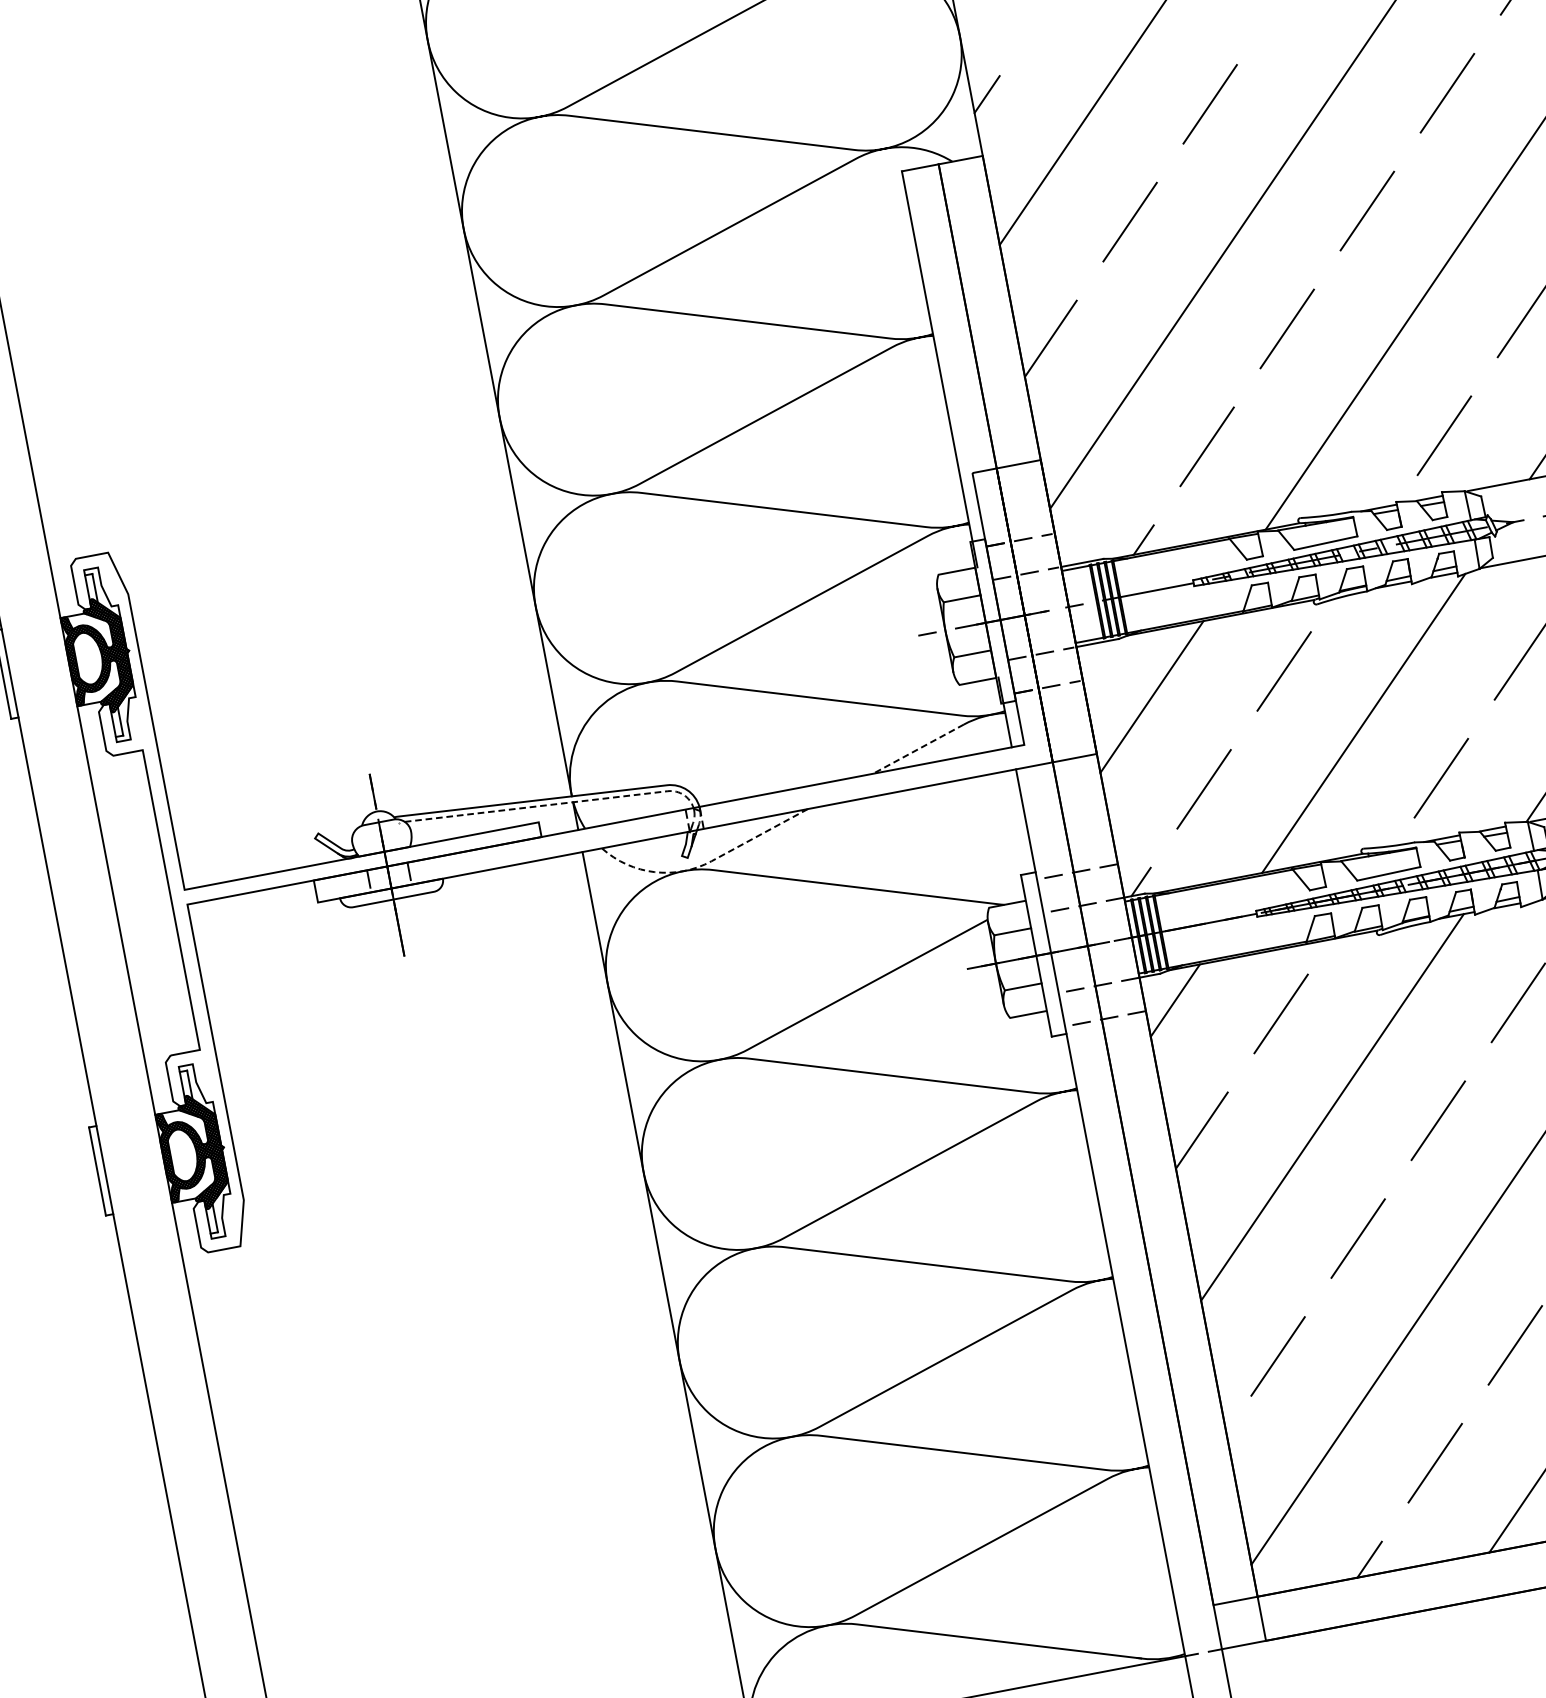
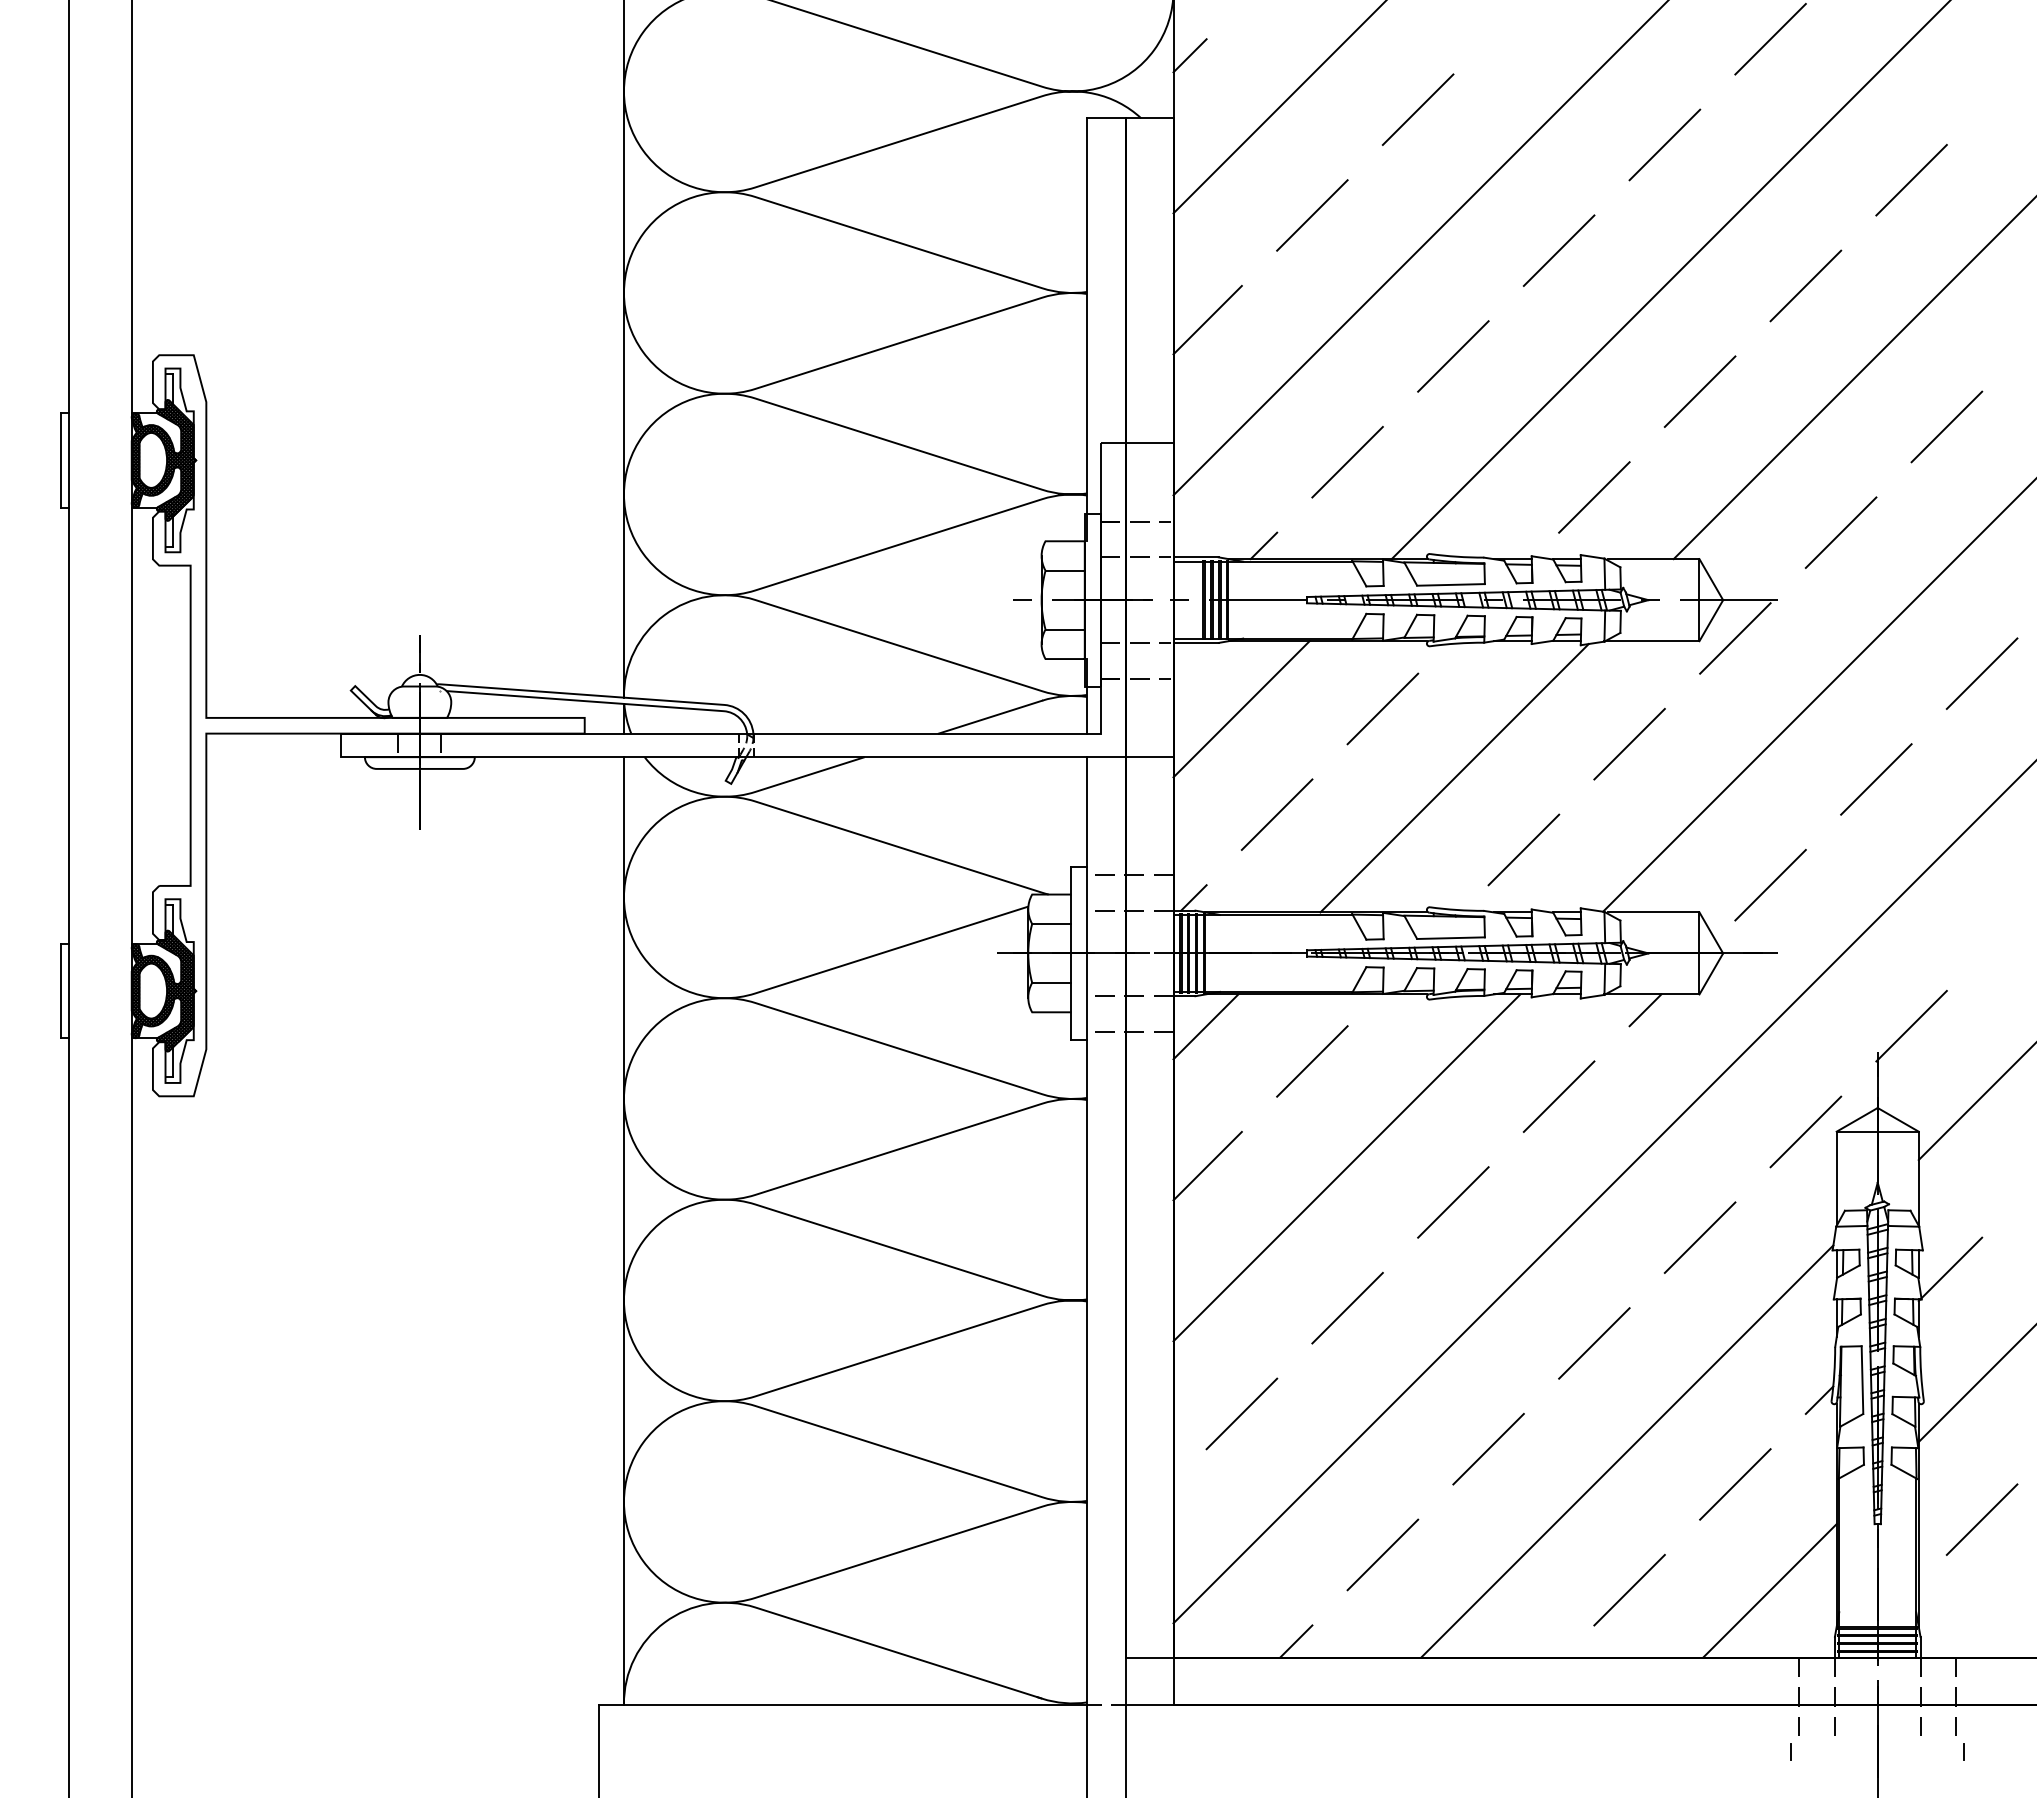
line: (918, 749) -> (990, 717), dashed -> solid
line: (558, 803) -> (608, 702), dashed -> solid
line: (700, 866) -> (742, 795), dashed -> solid

